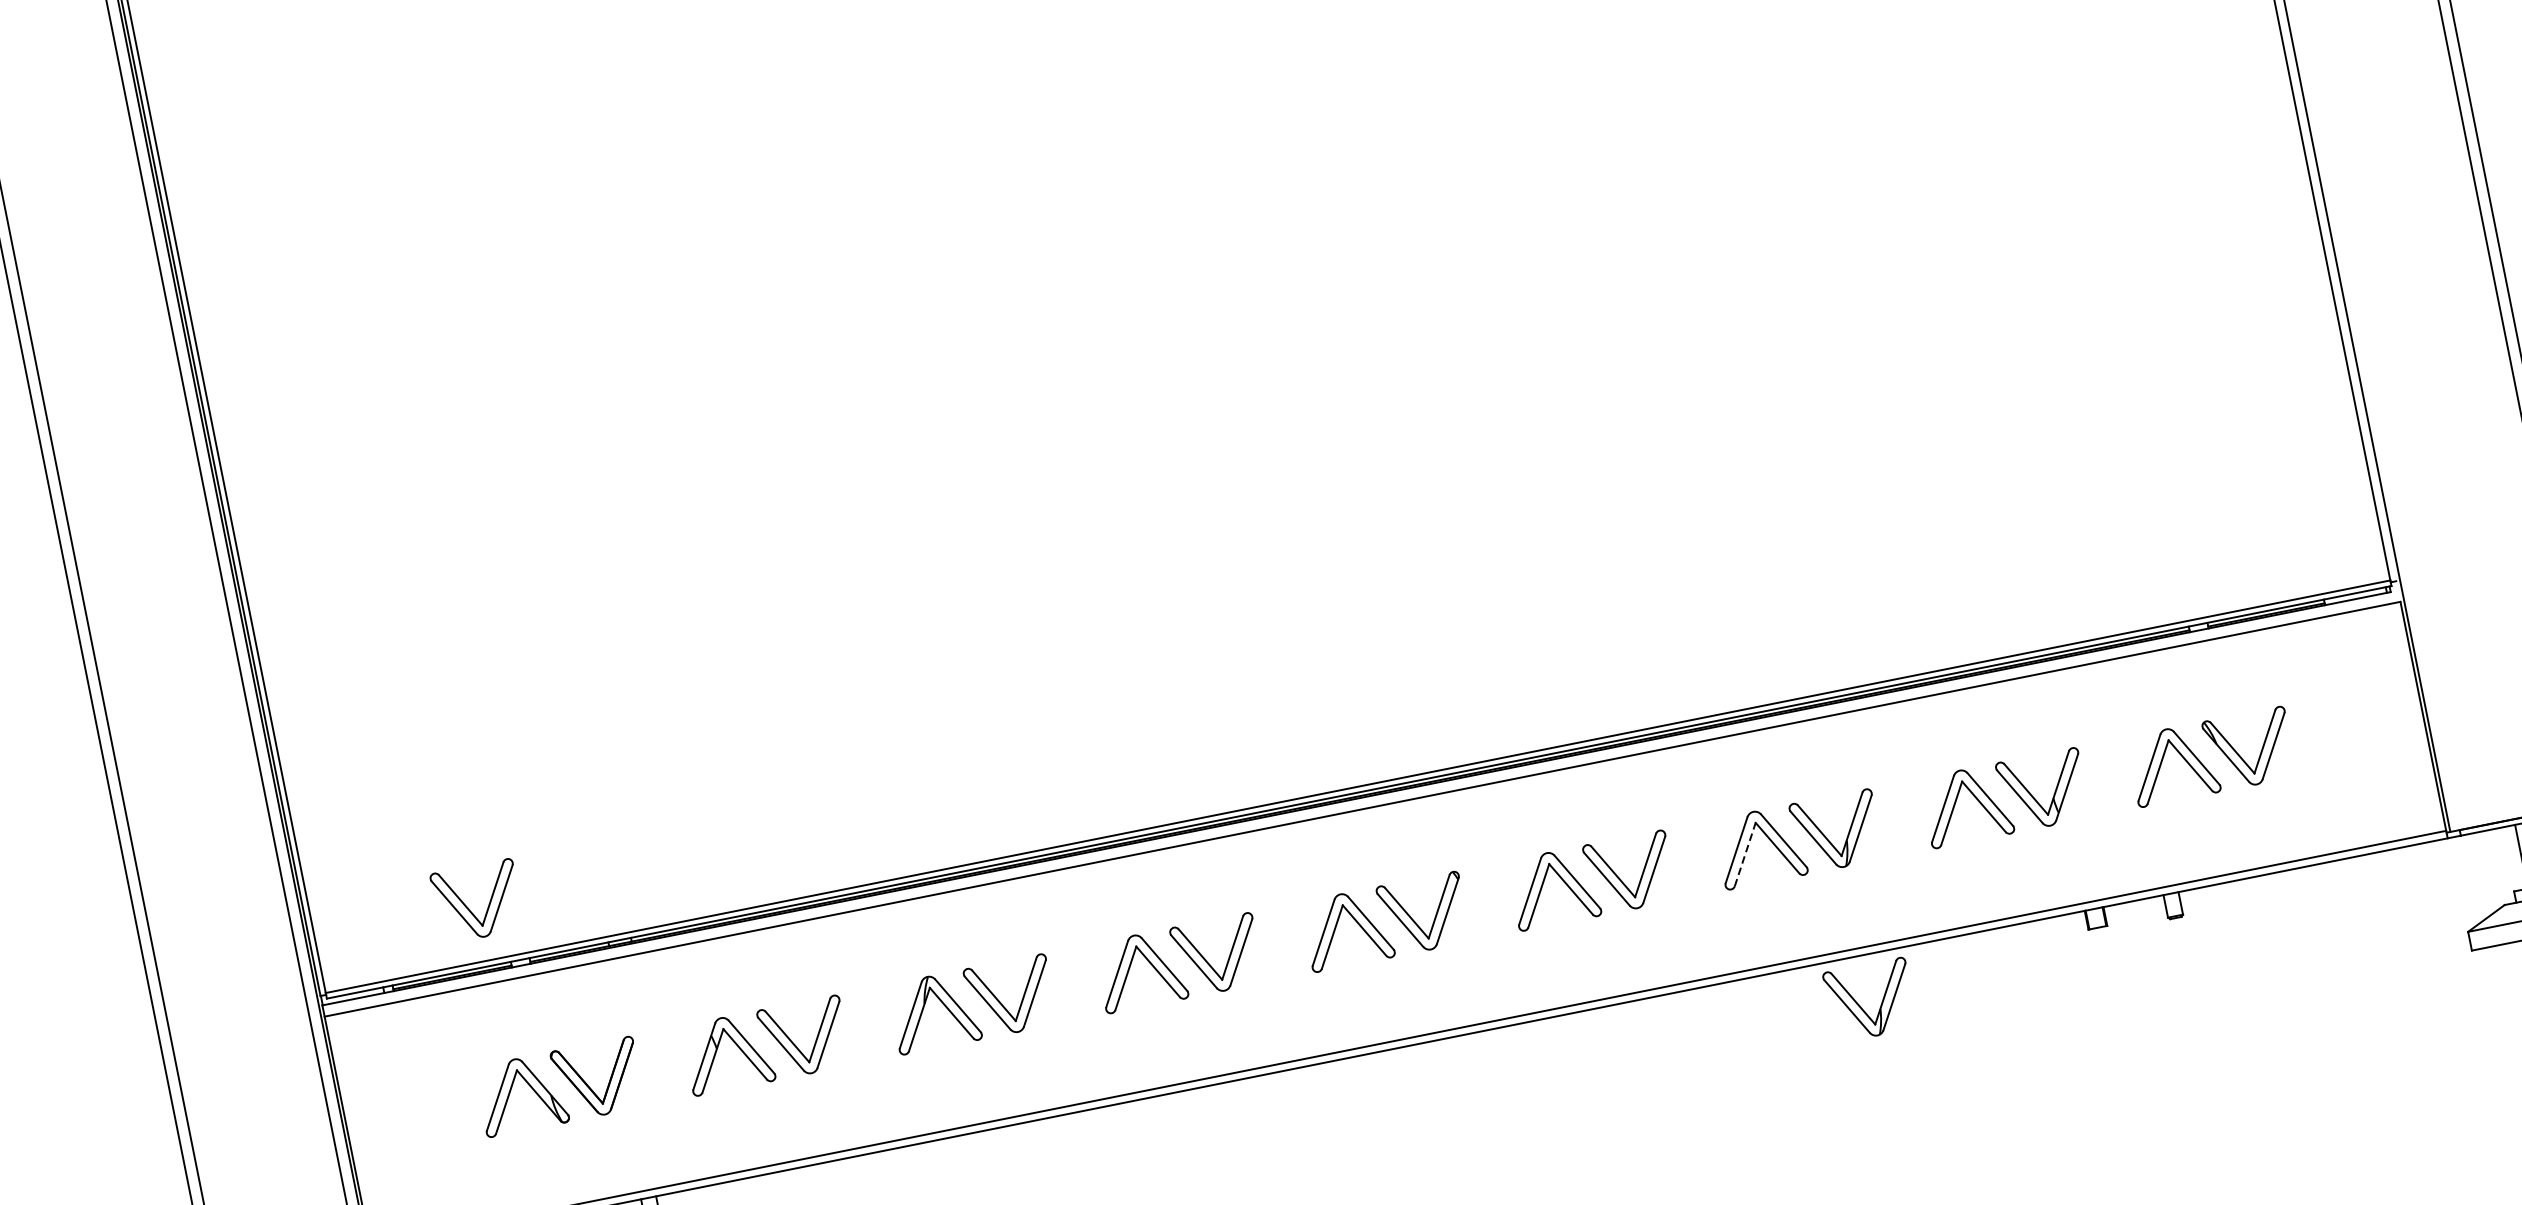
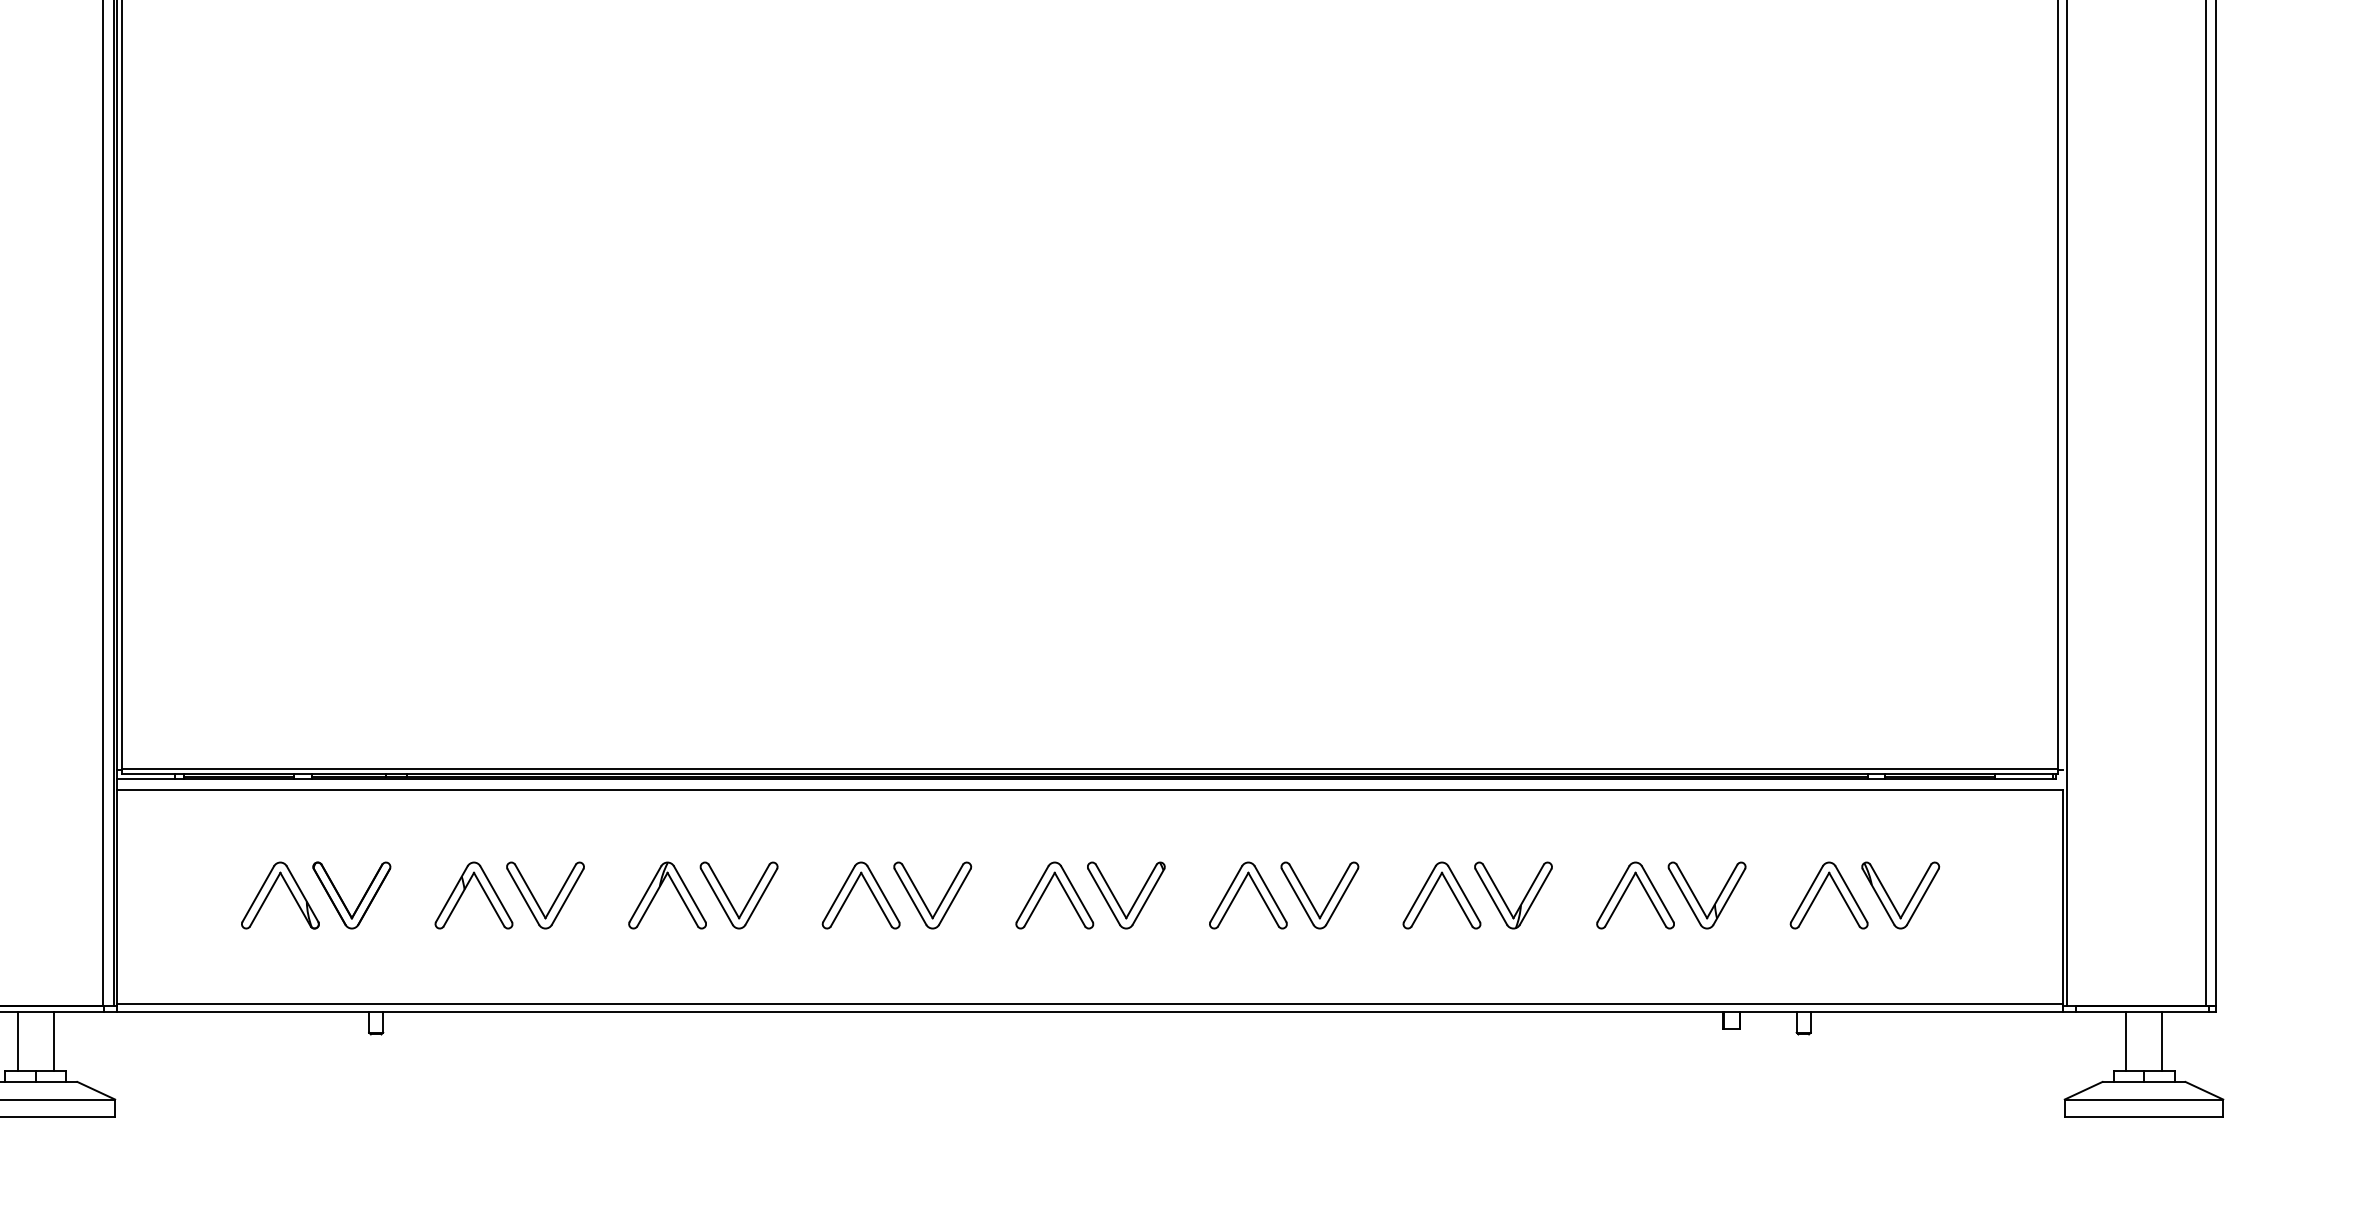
line: (1744, 854) -> (1426, 899), dashed -> solid
part: (470, 909) -> (267, 719), removed
part: (1863, 1008) -> (1505, 1059), removed

